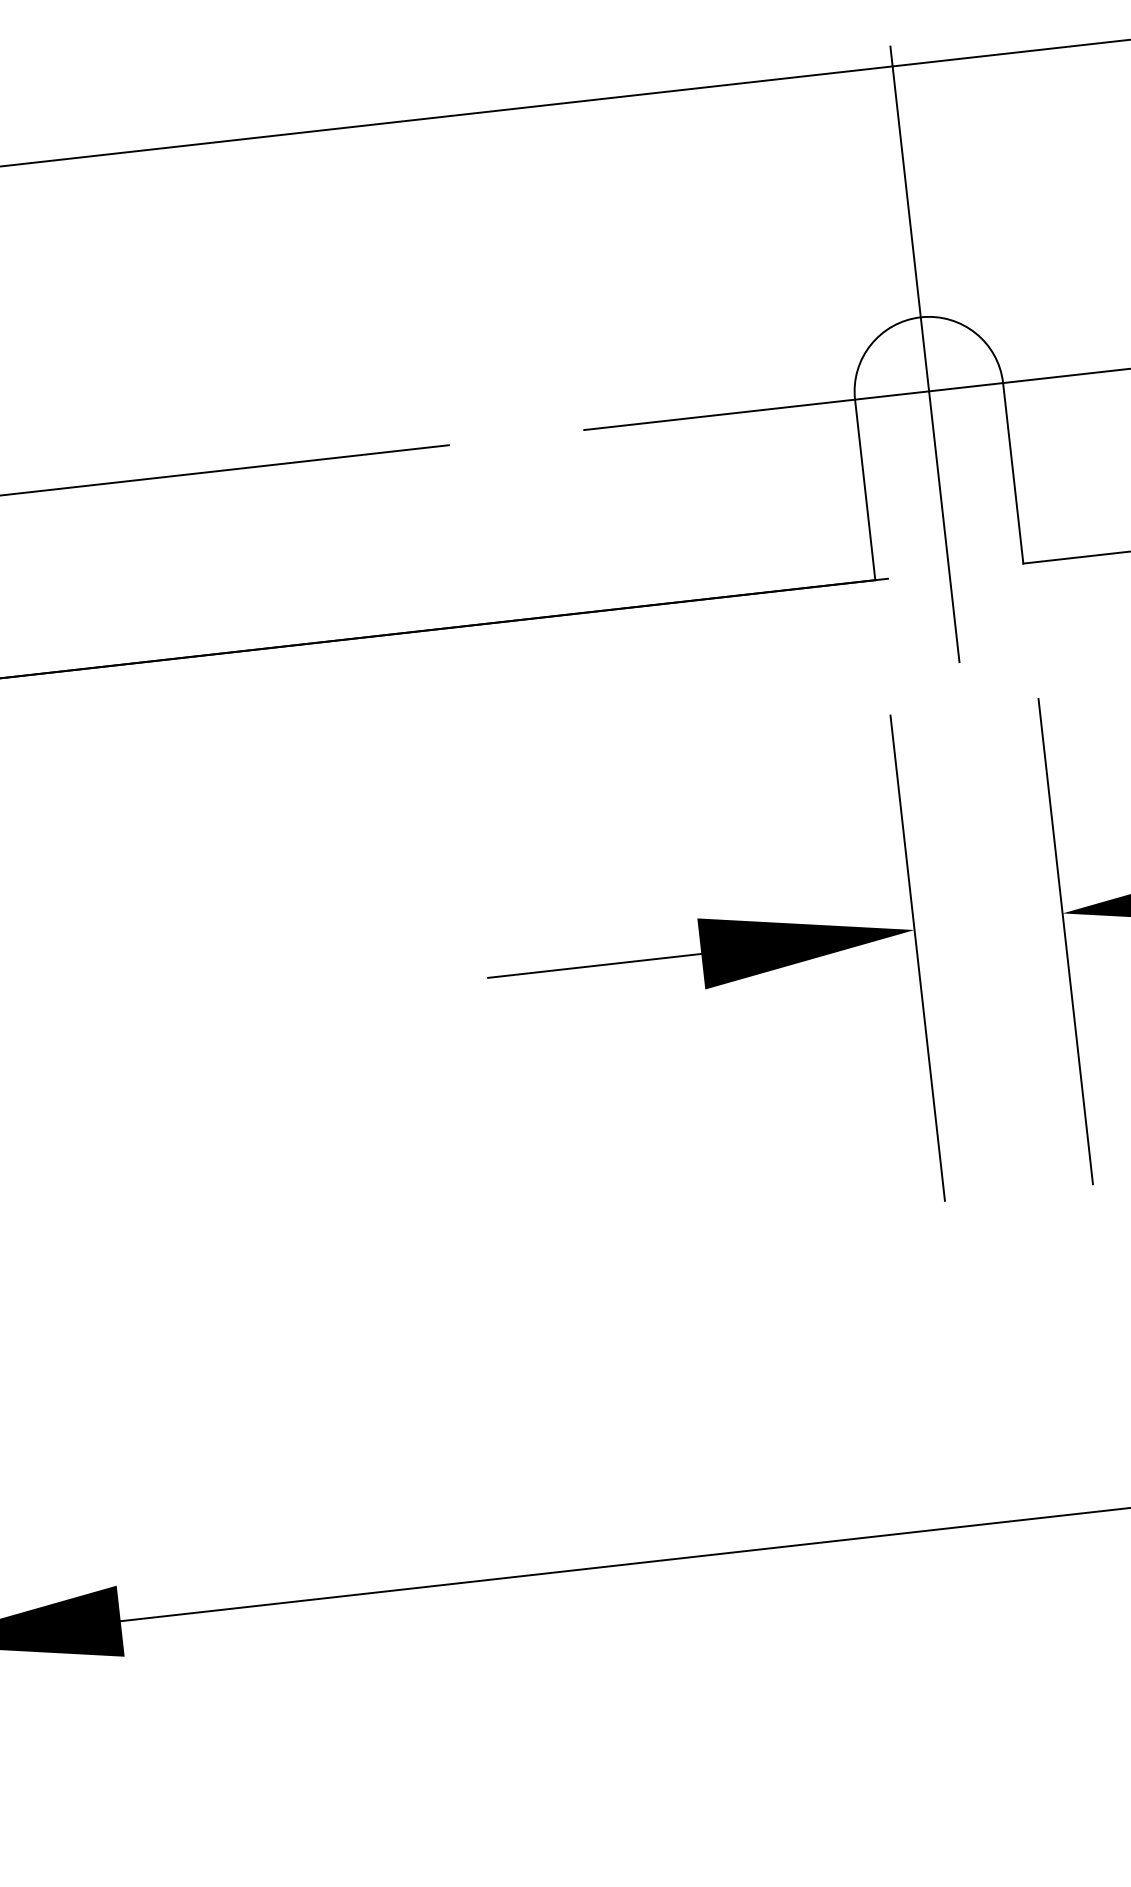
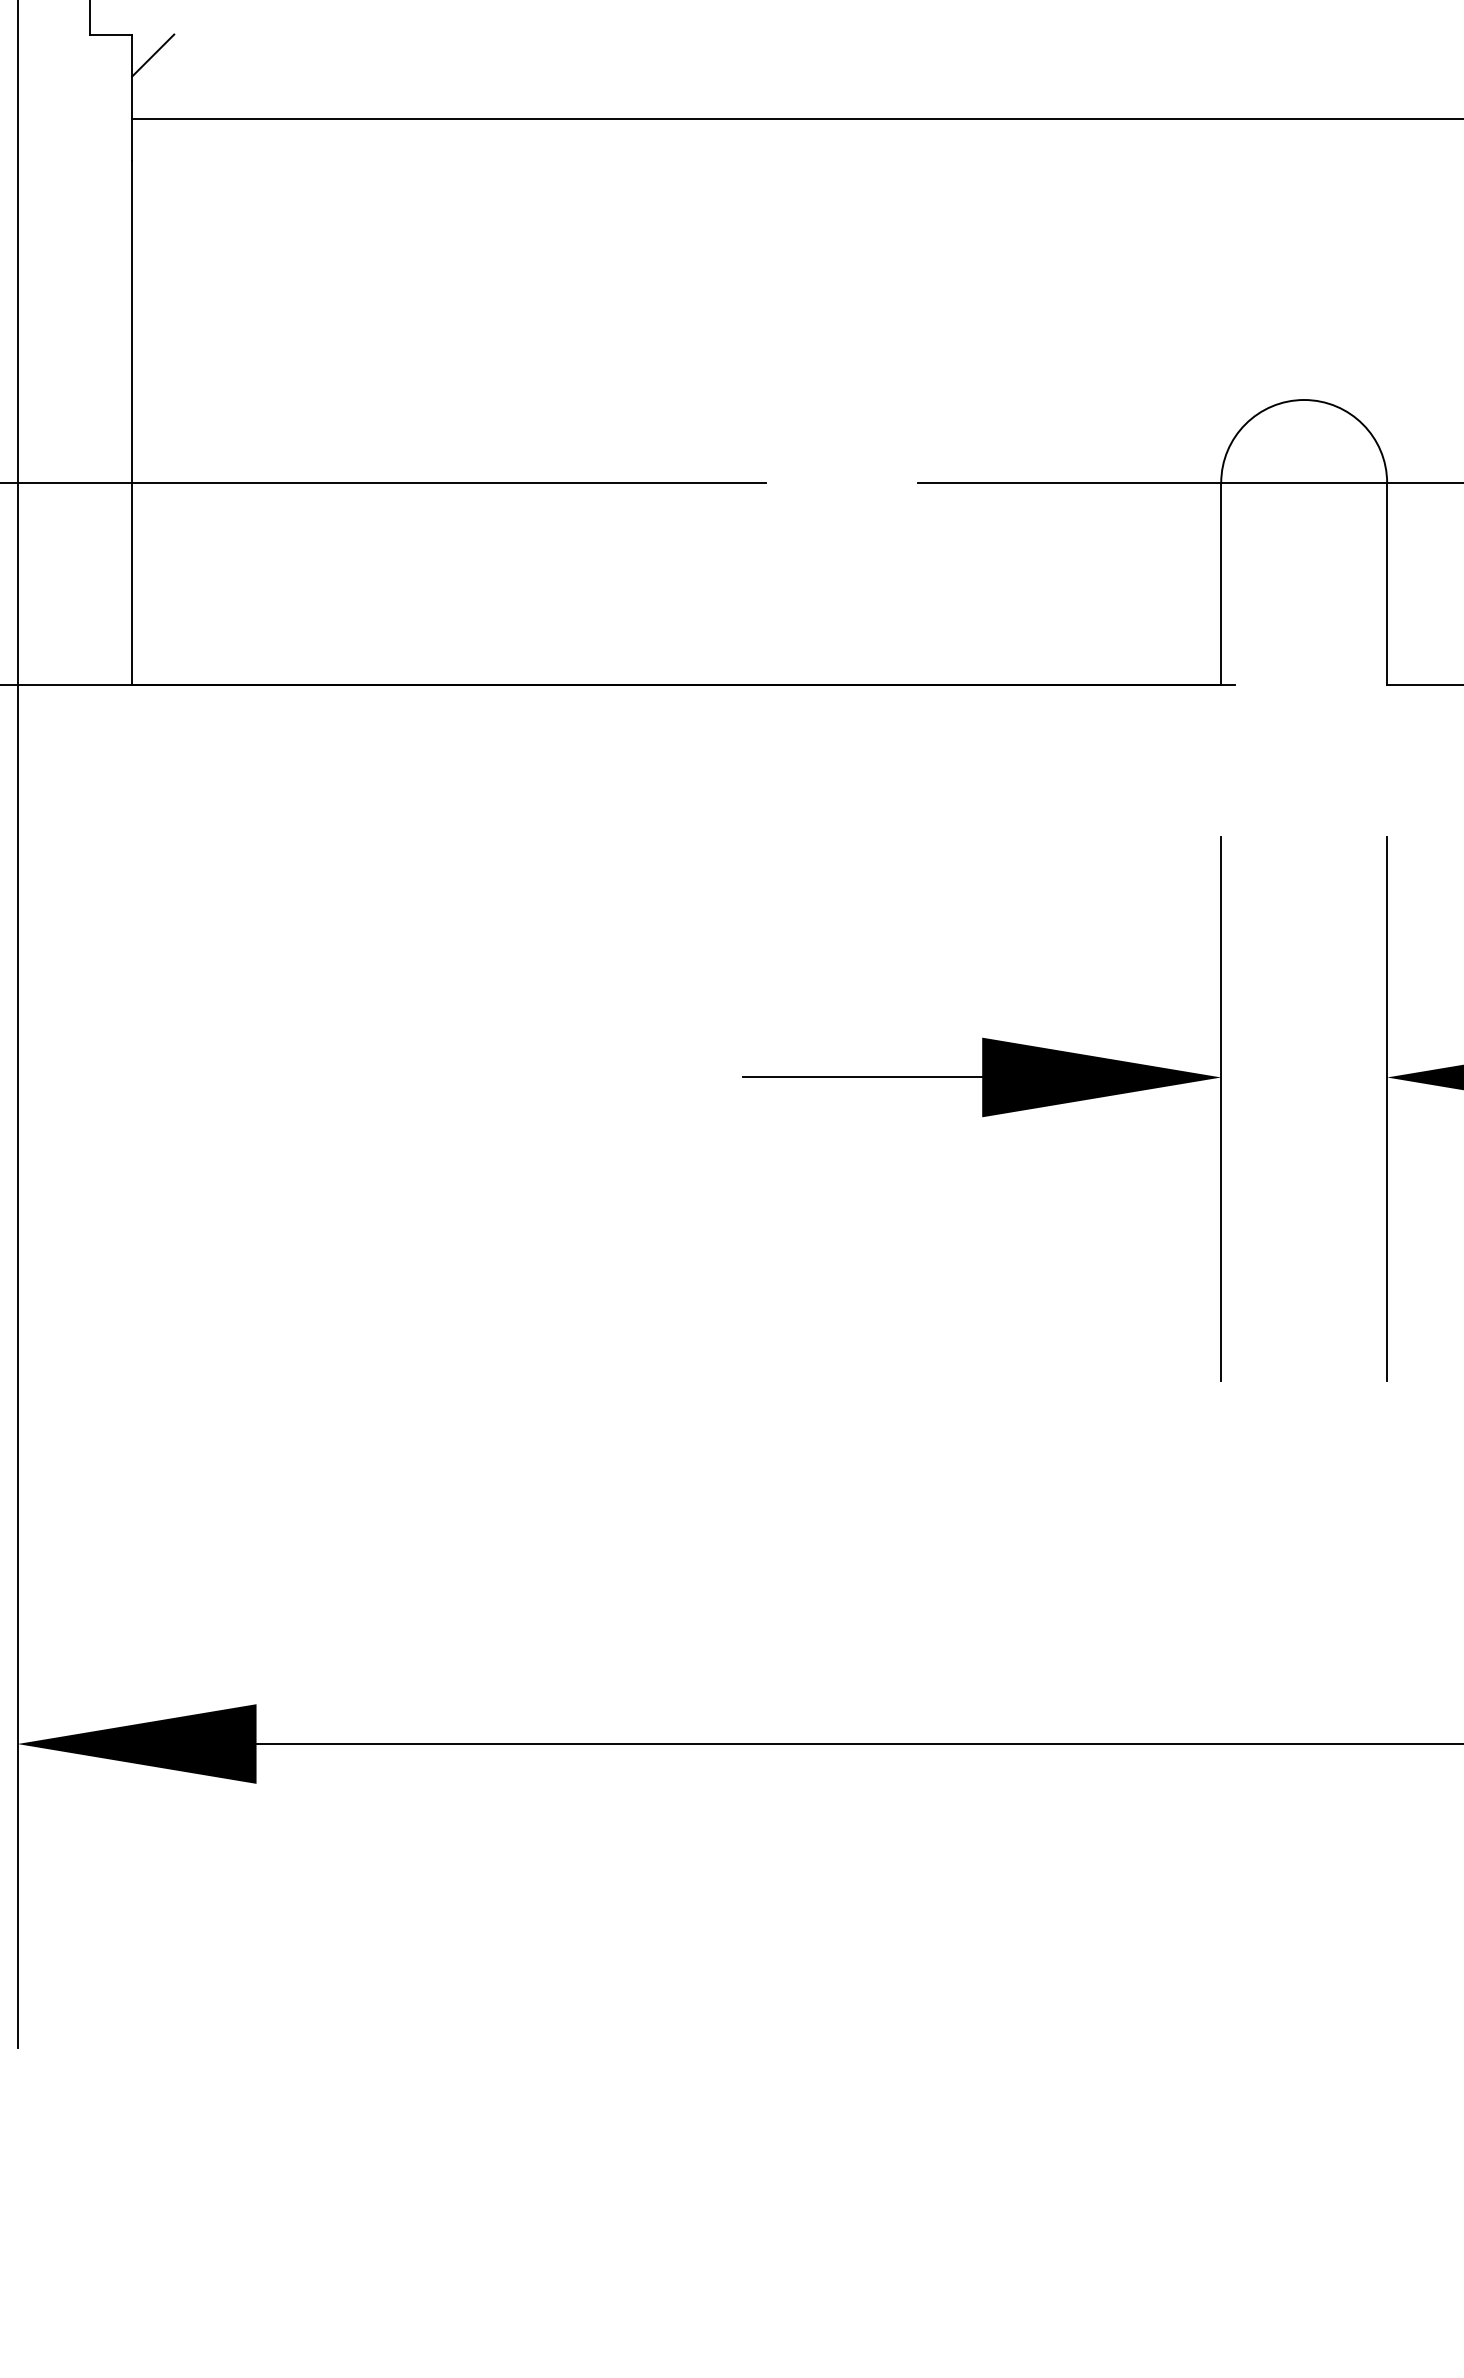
line: (925, 354) -> (1304, 441), removed

